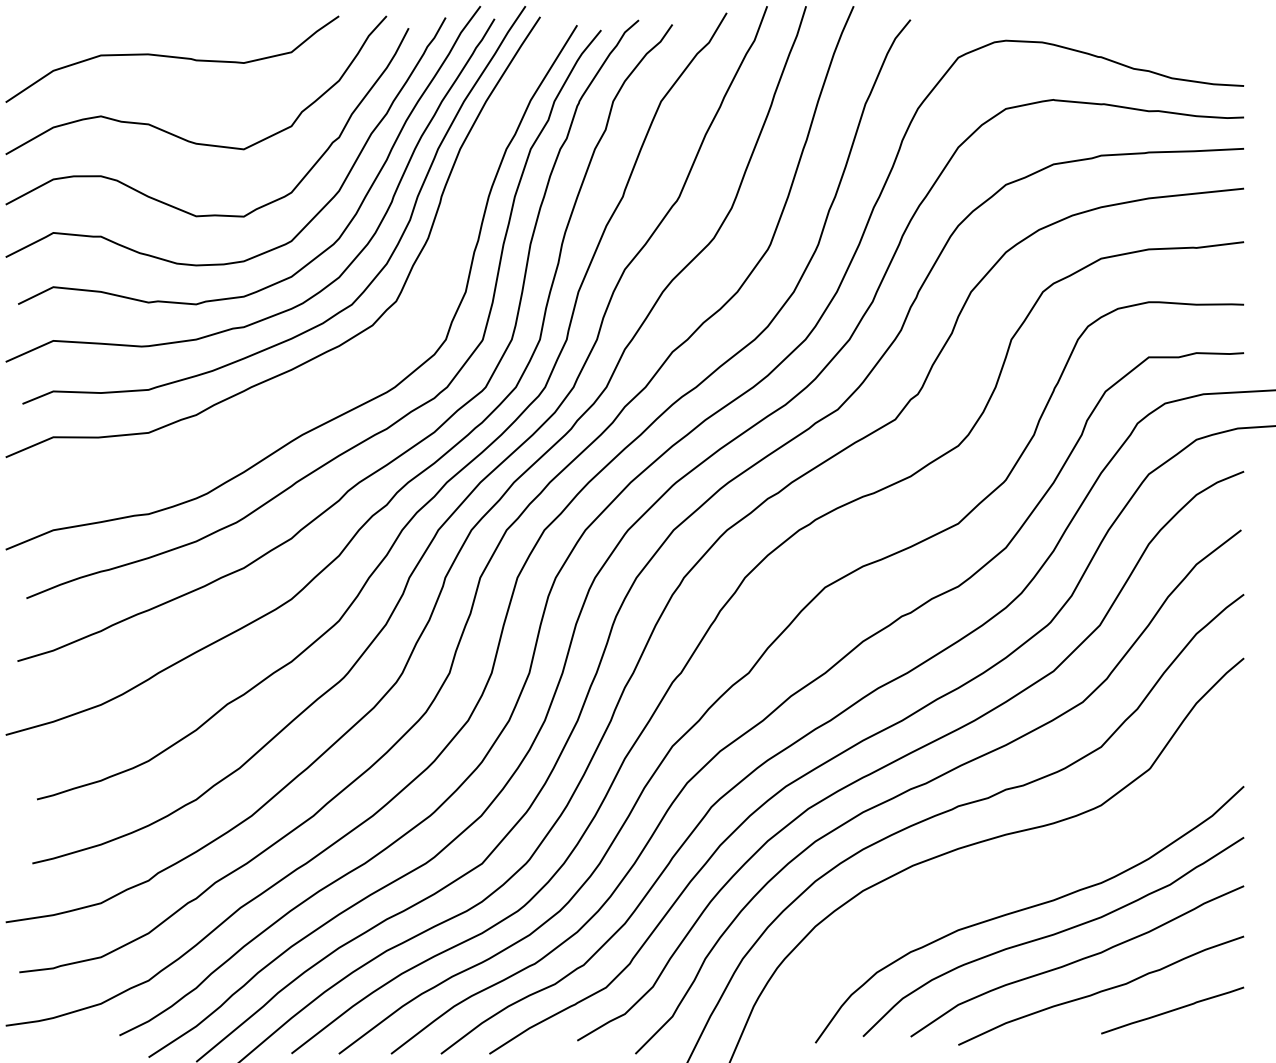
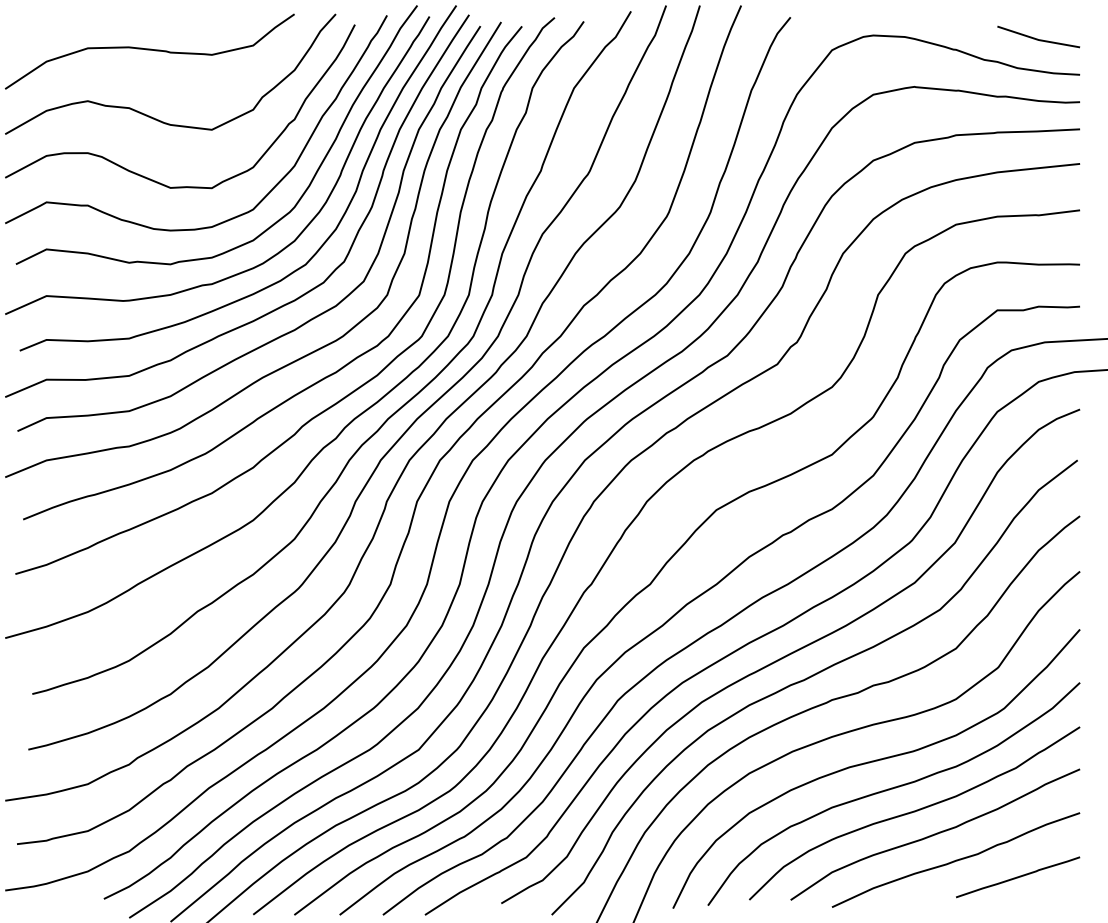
line: (1195, 44) -> (1037, 38), added
curve: (354, 369) -> (307, 320), added
curve: (1006, 878) -> (873, 762), added

